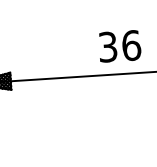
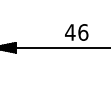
text: (108, 47) -> (70, 32), 36 -> 46

